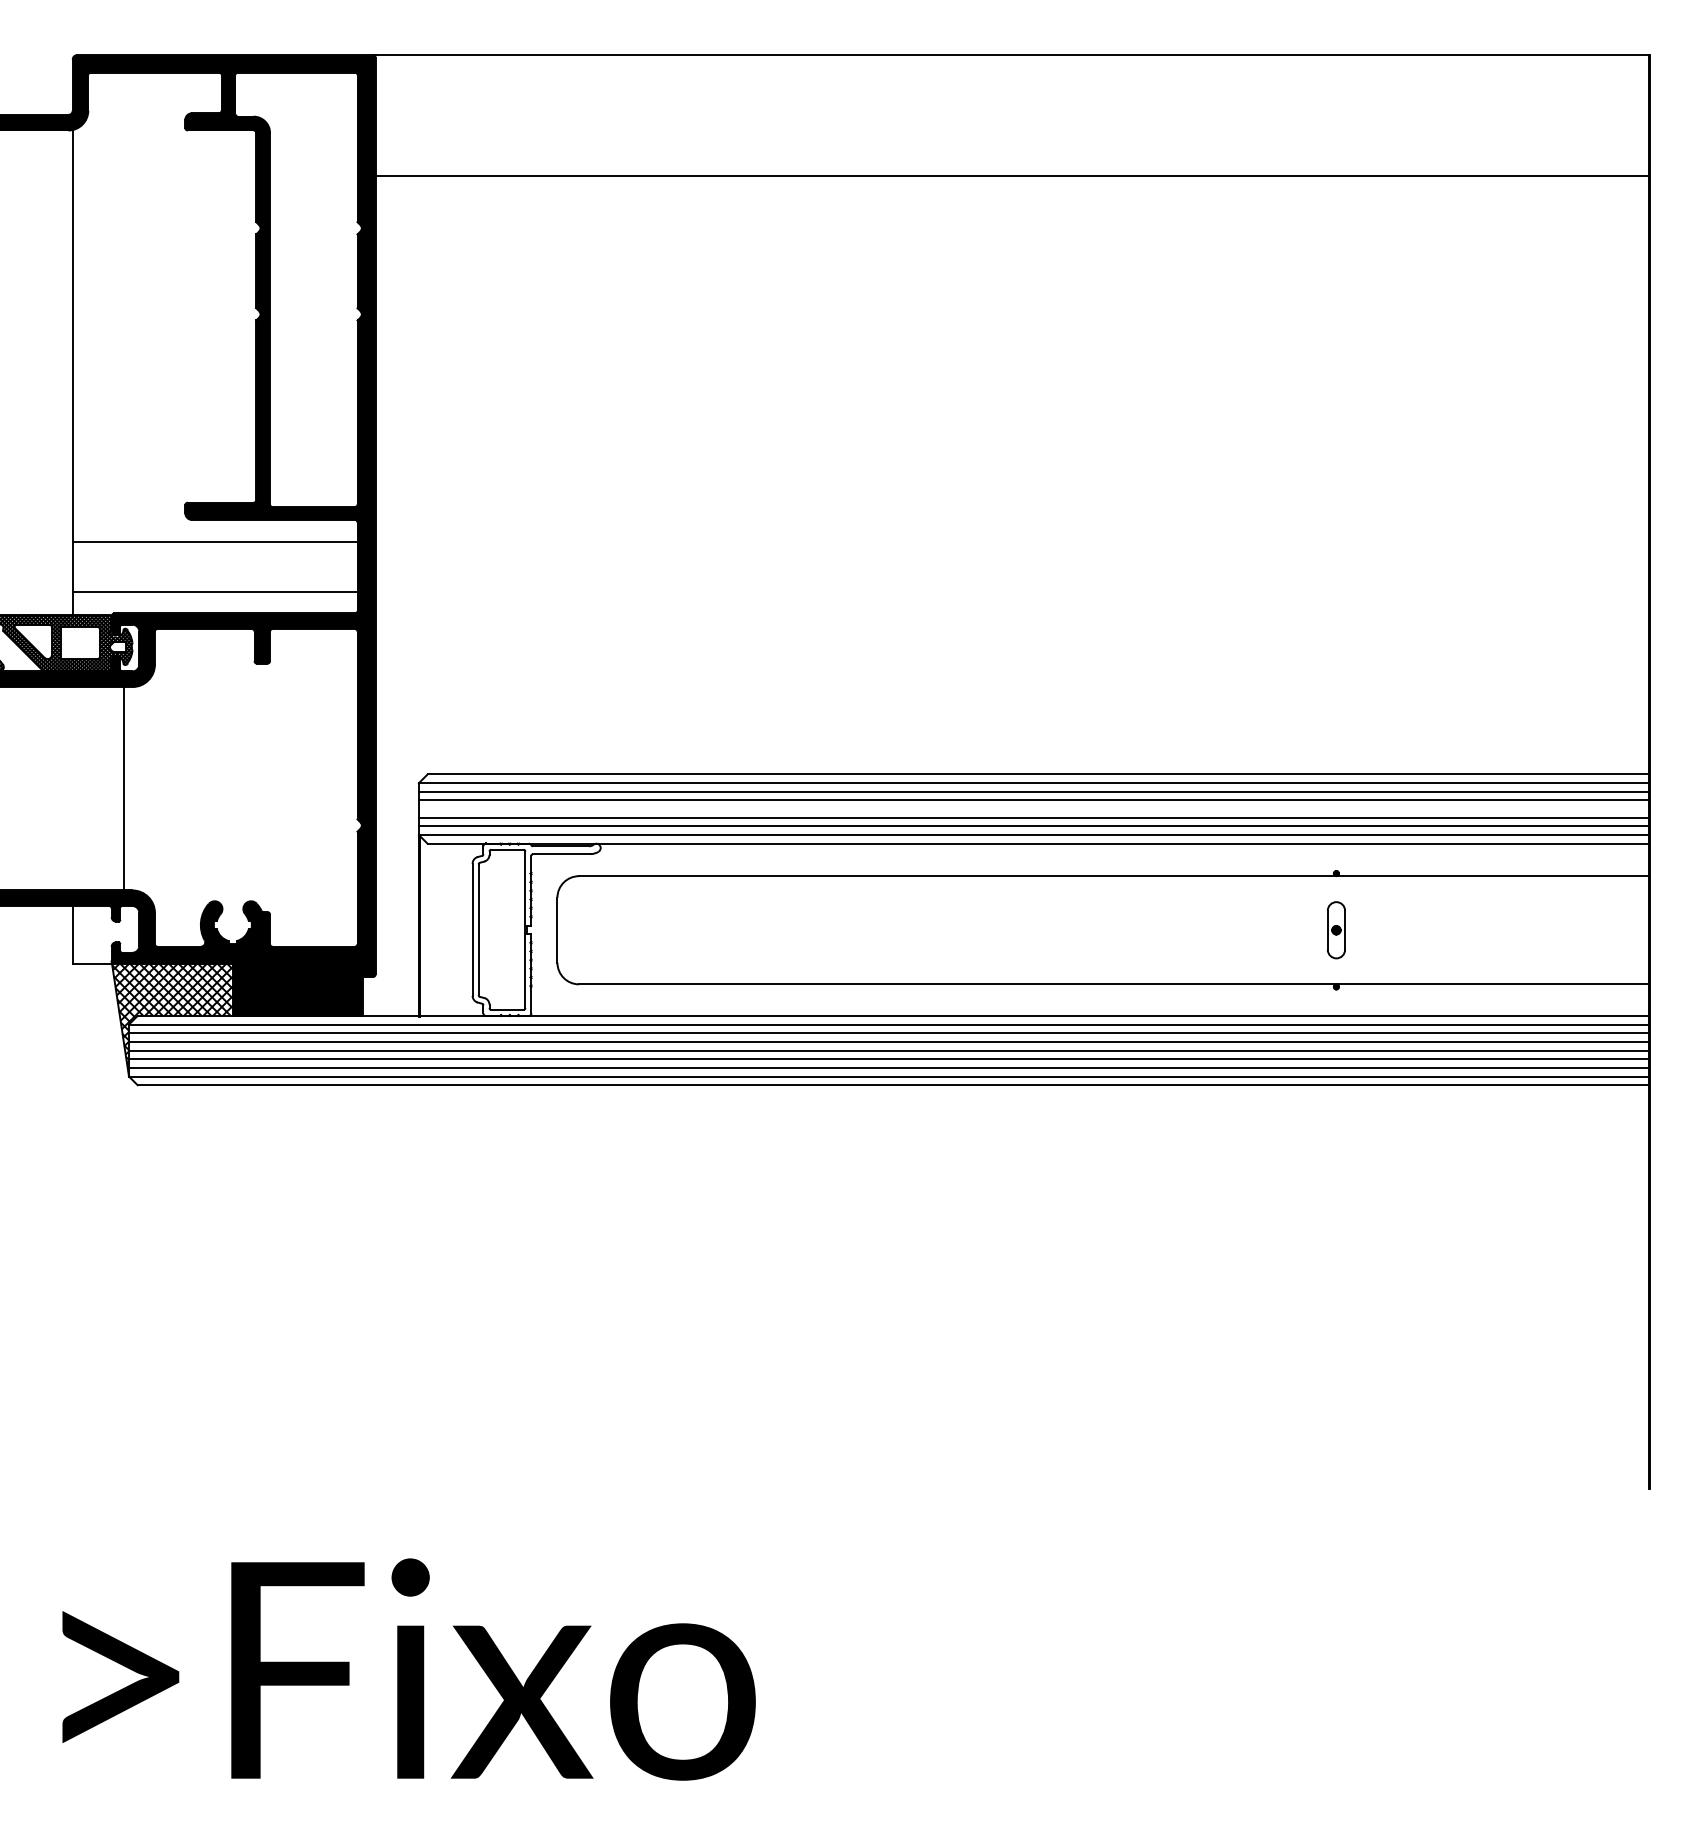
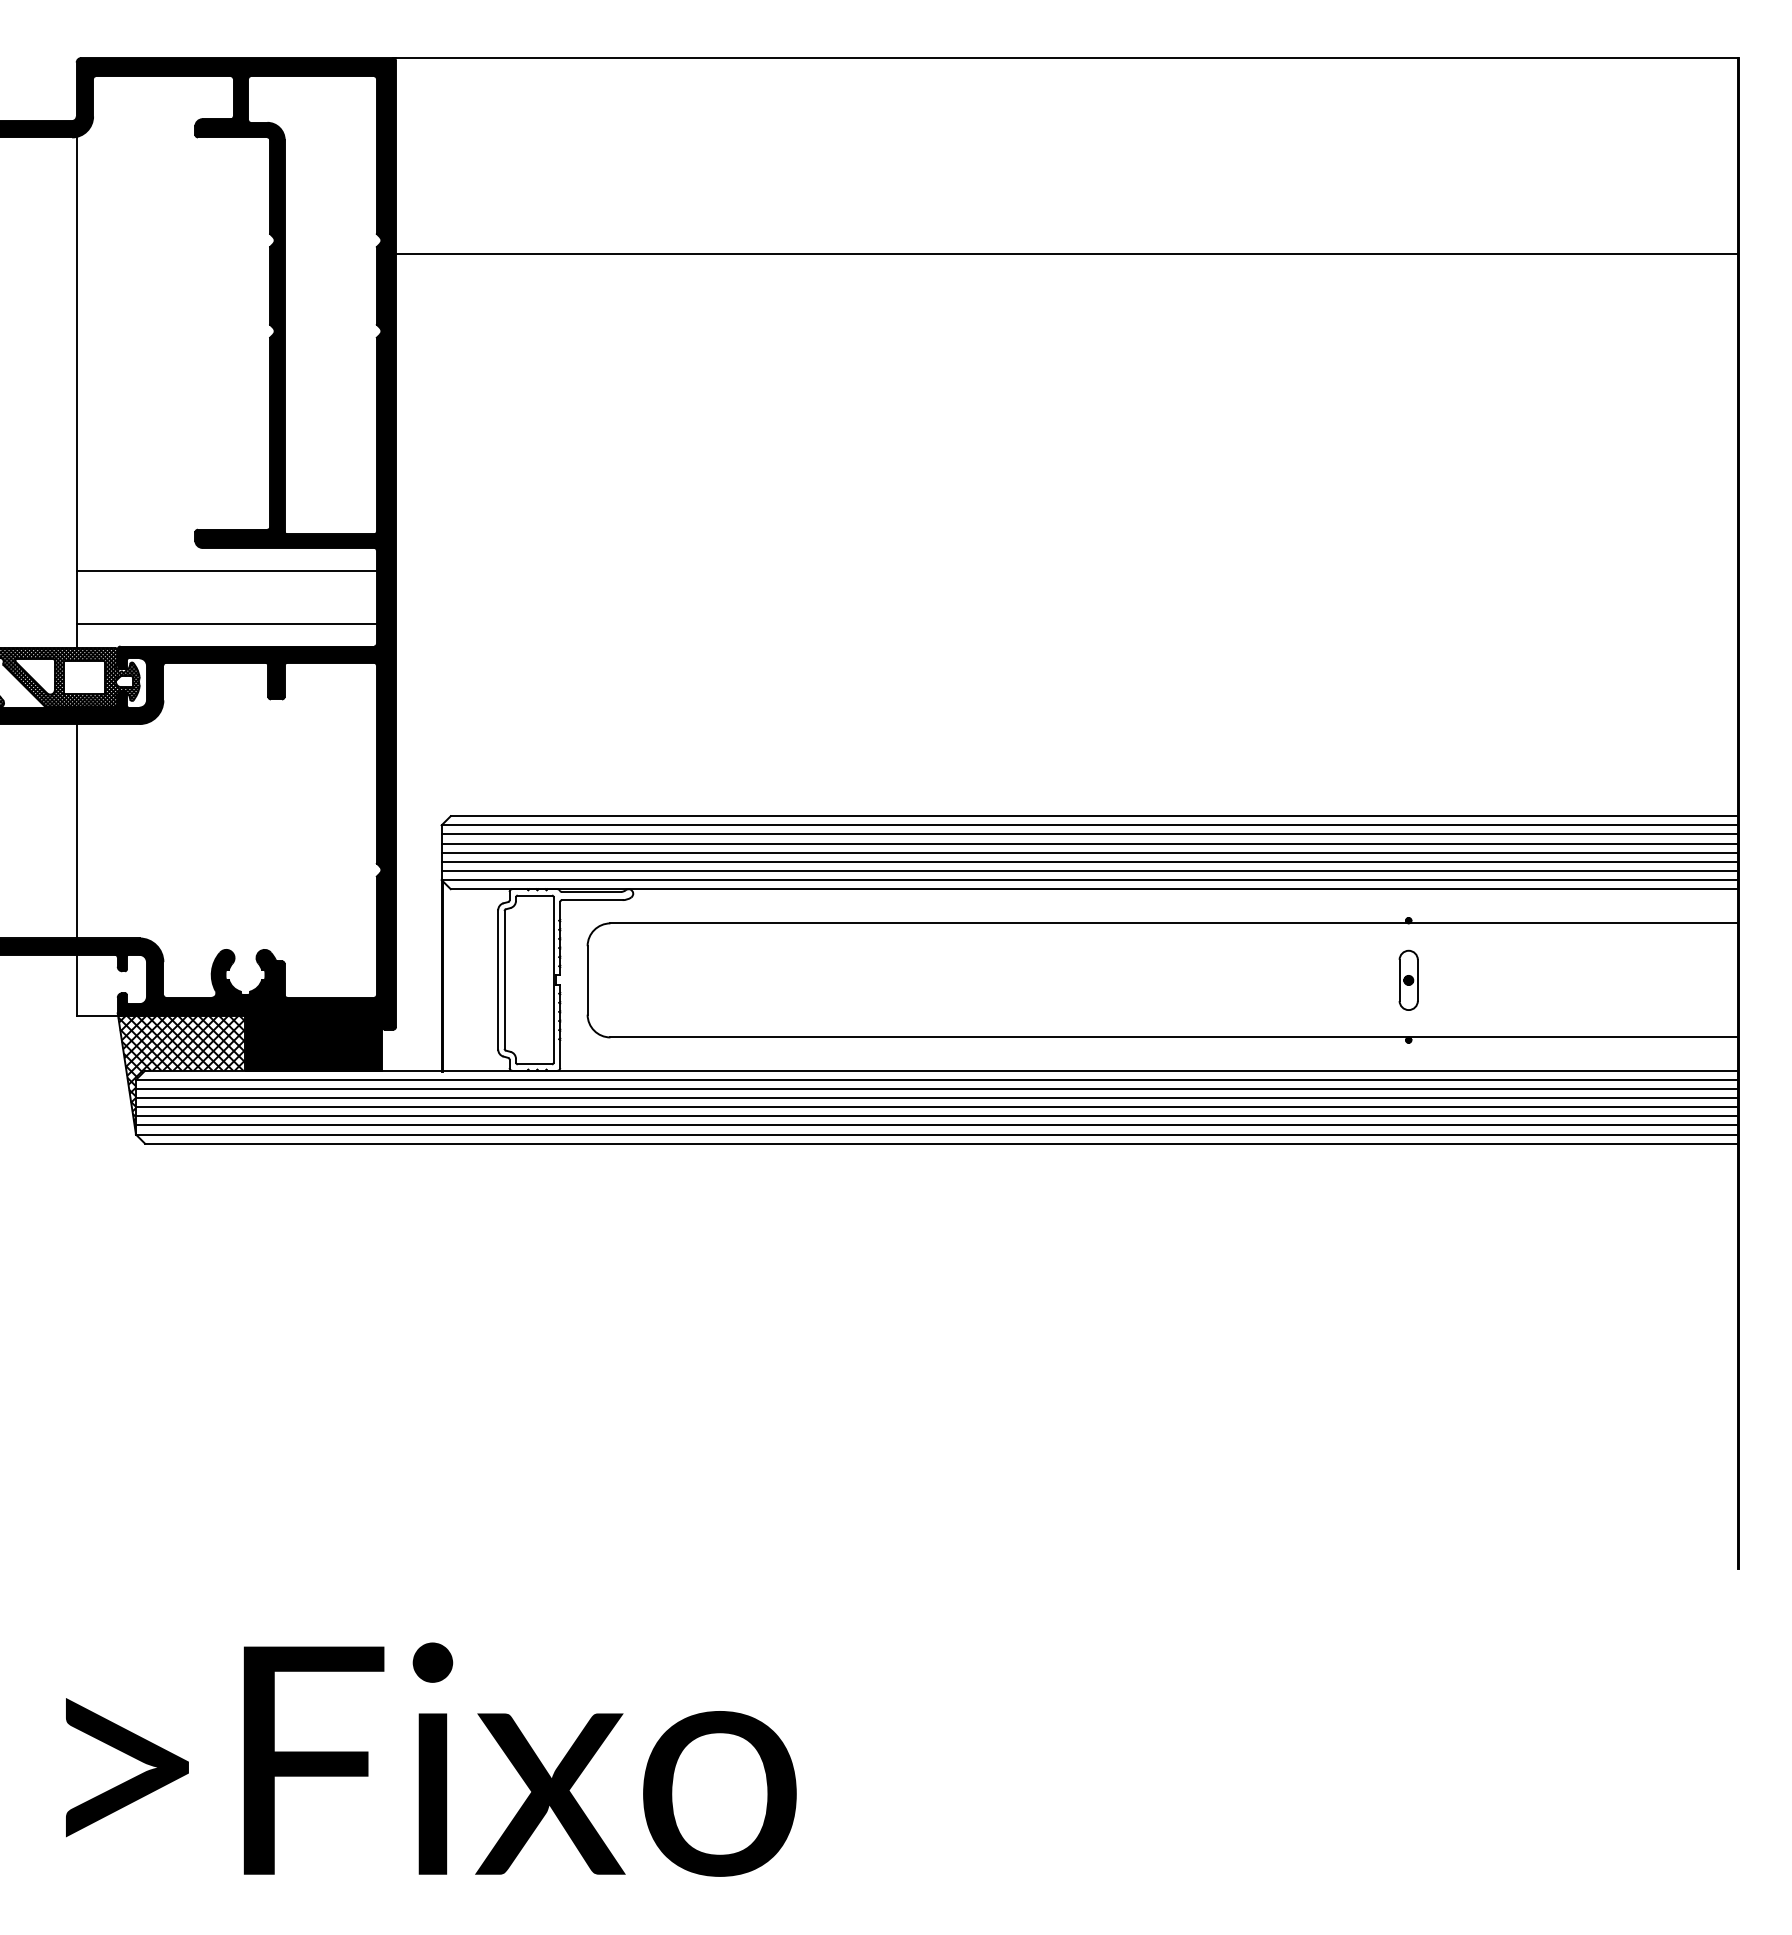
line: (1012, 176) -> (1067, 254), moved
line: (123, 788) -> (76, 831), moved
line: (1033, 808) -> (1089, 852), added

